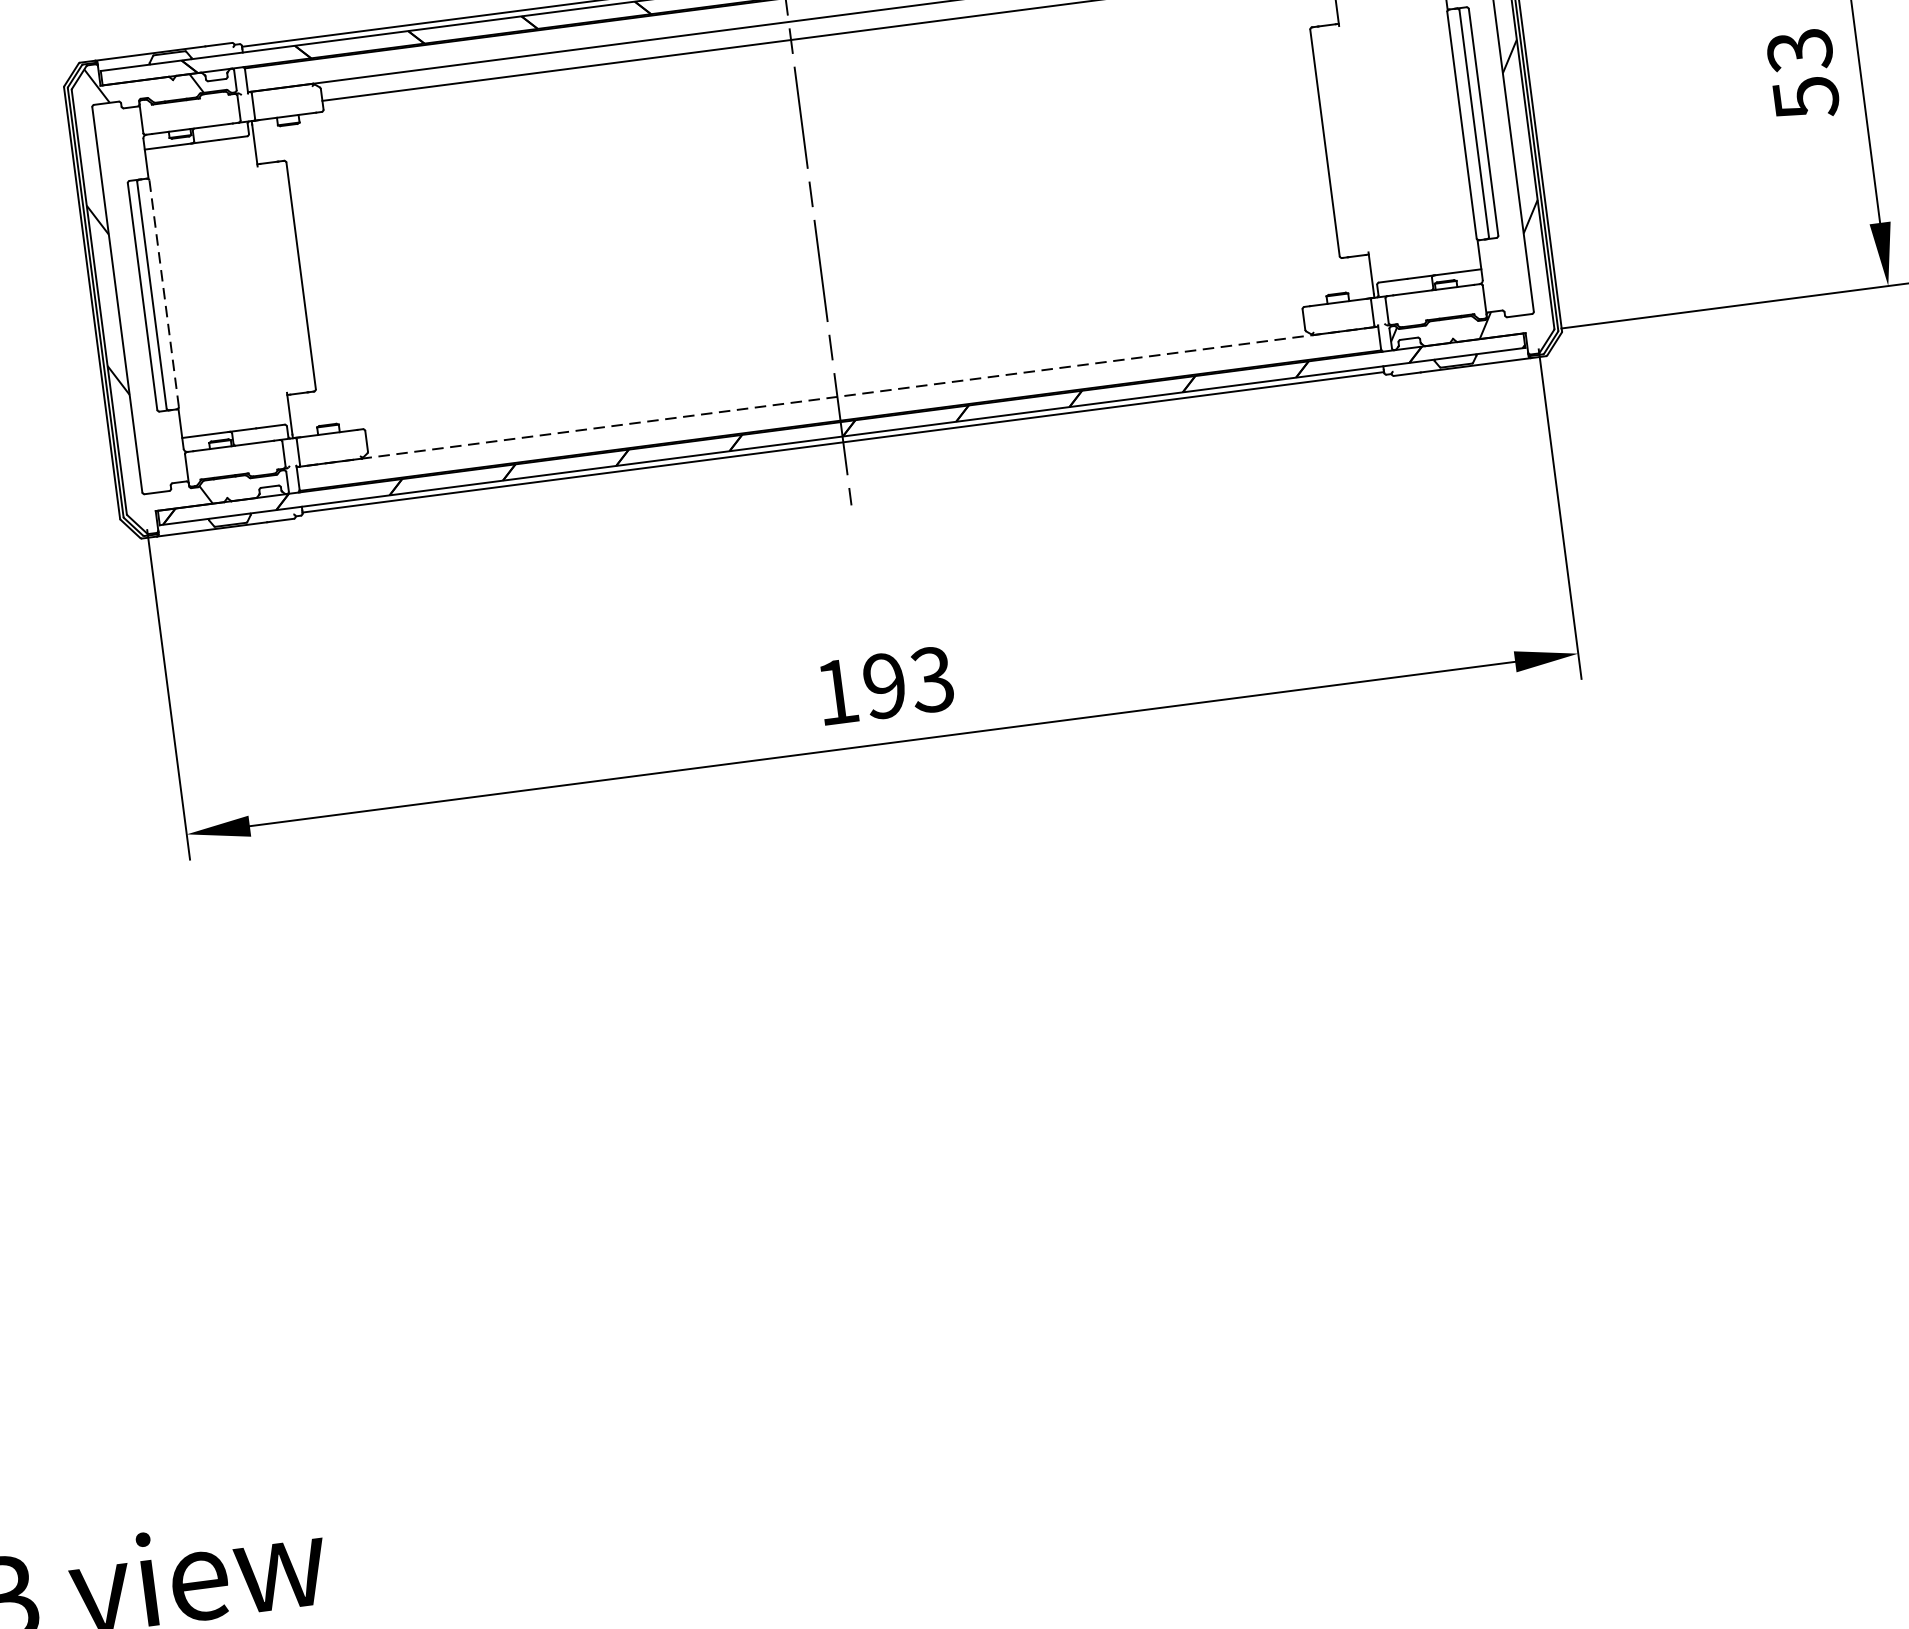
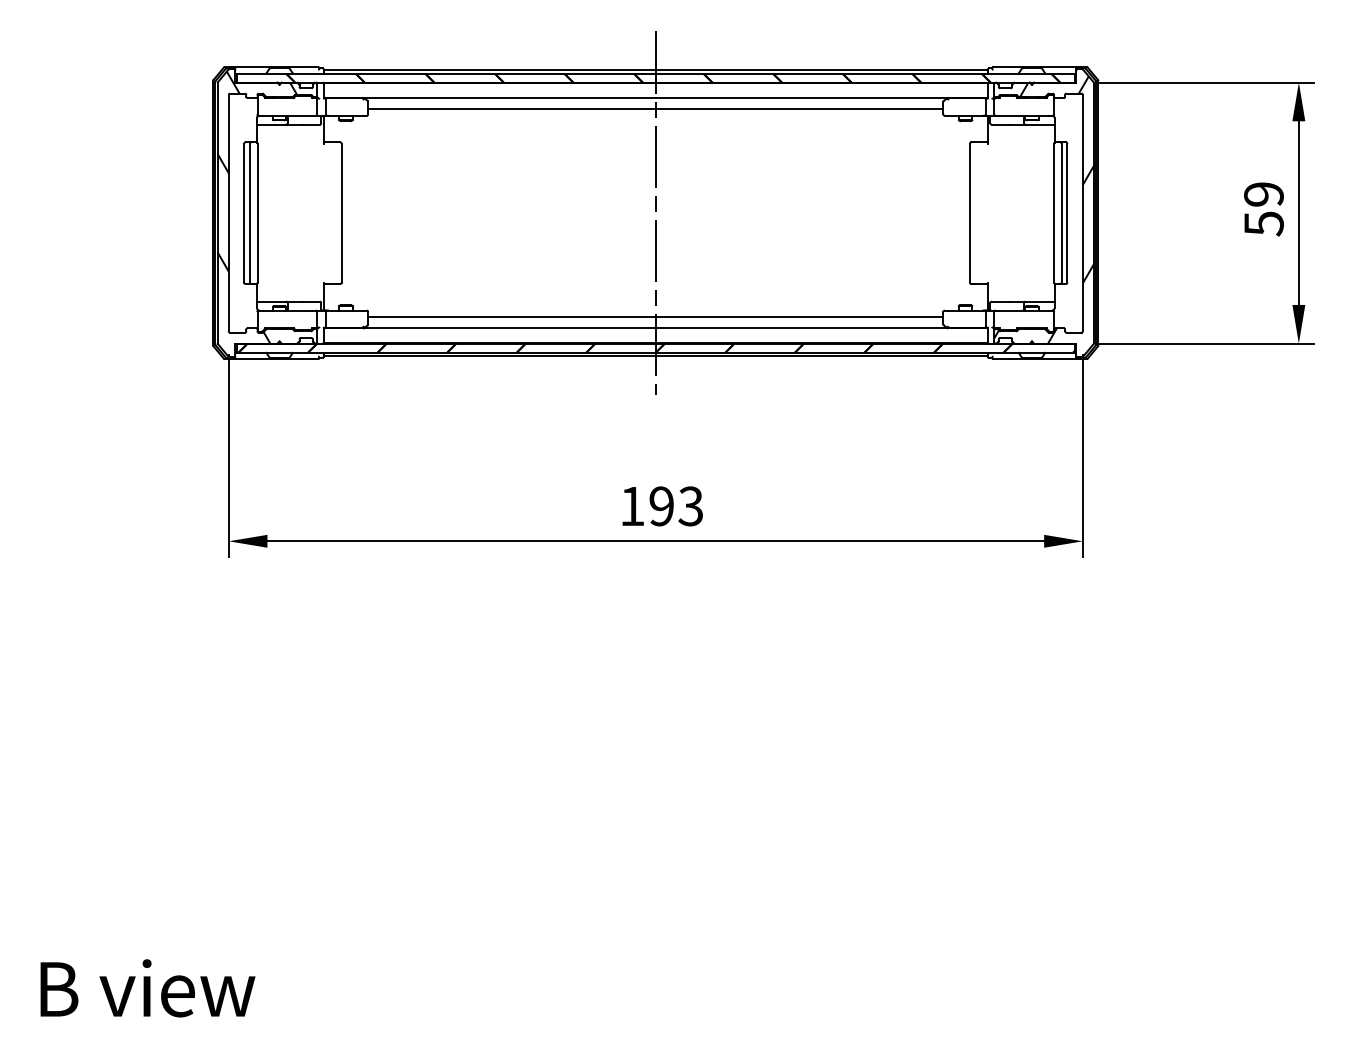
text: (1799, 50) -> (1263, 194), 53 -> 59
line: (164, 292) -> (257, 212), dashed -> solid
line: (834, 379) -> (655, 317), added
line: (836, 397) -> (655, 328), dashed -> solid

